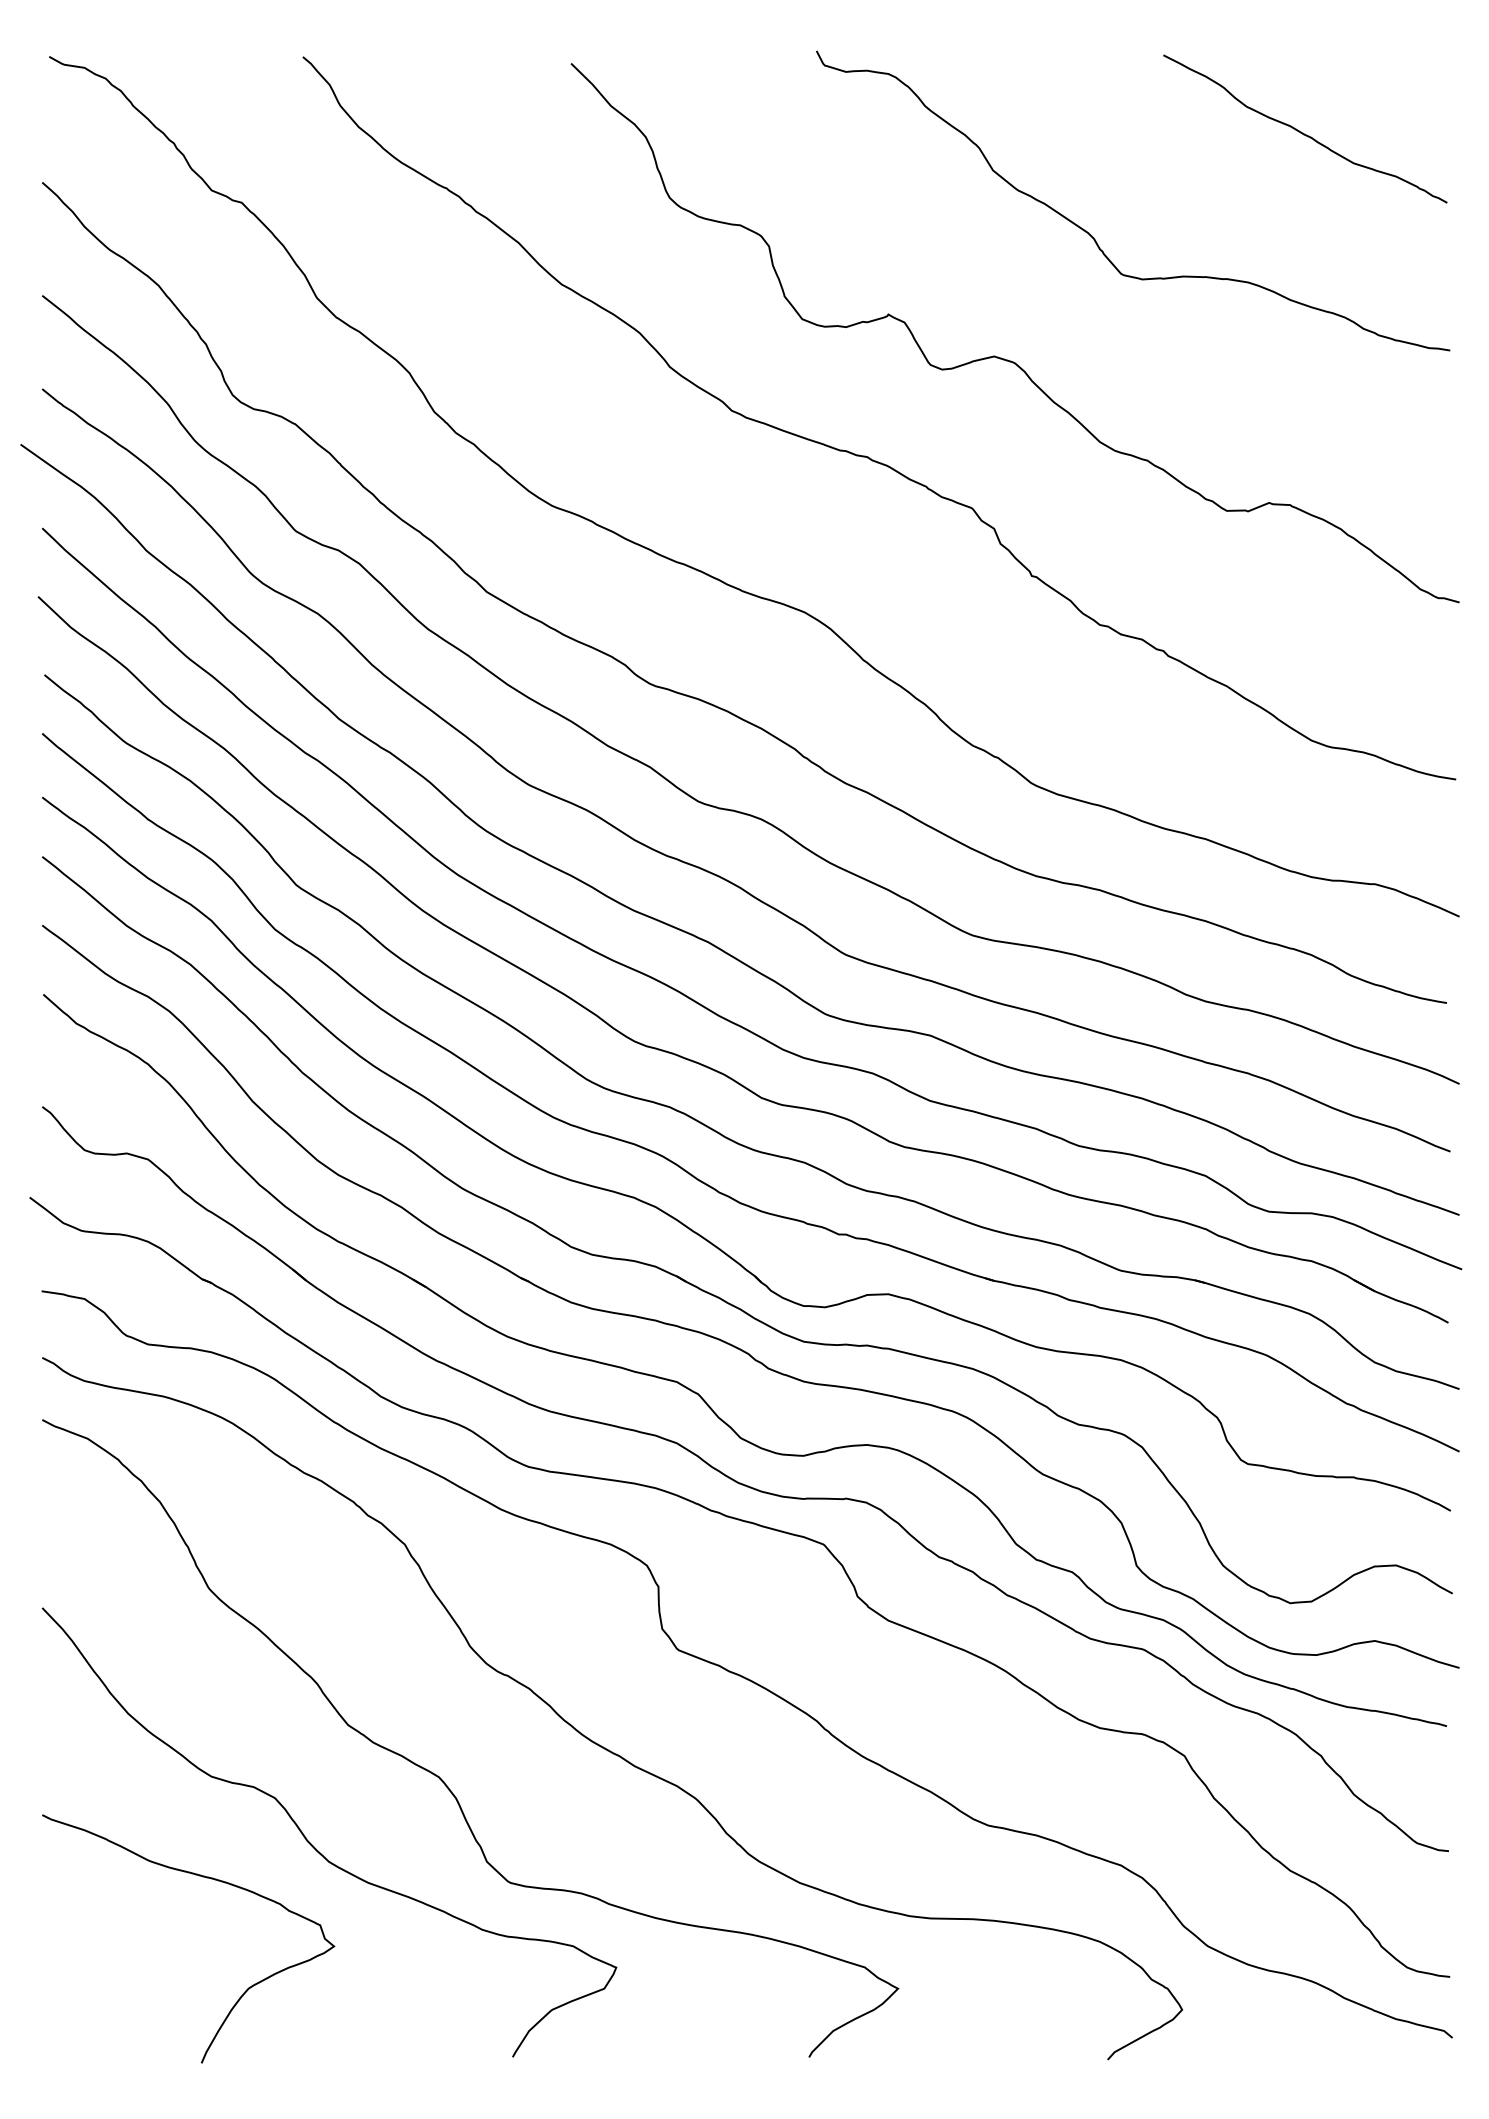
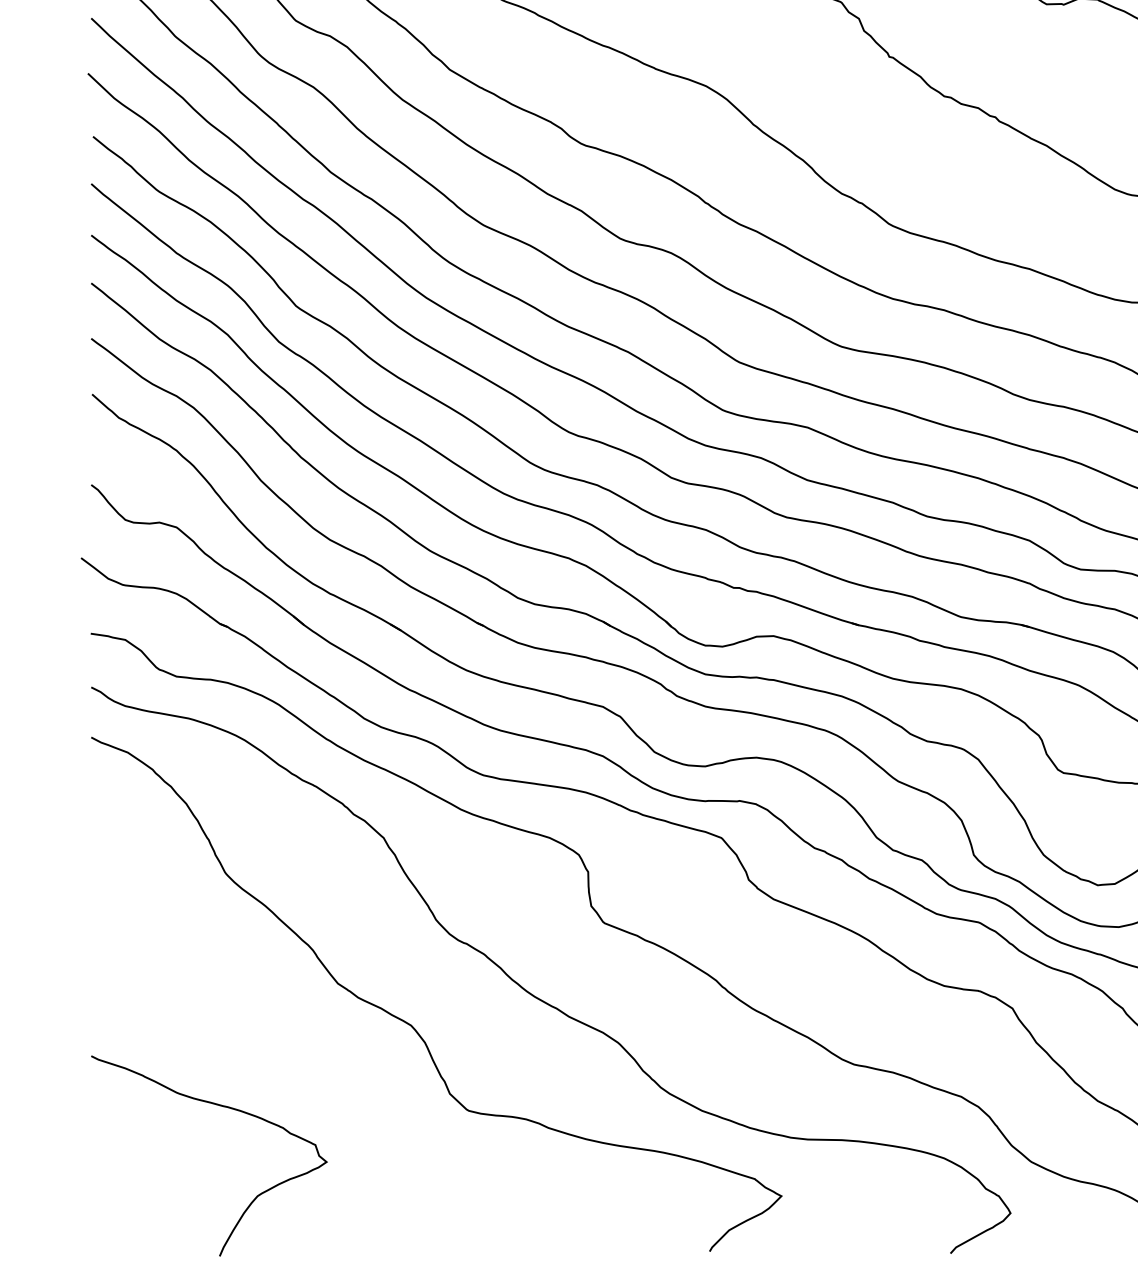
curve: (314, 1846) -> (310, 1081), removed

